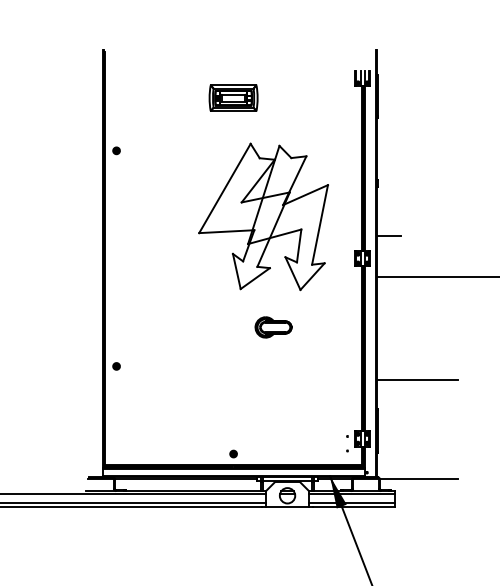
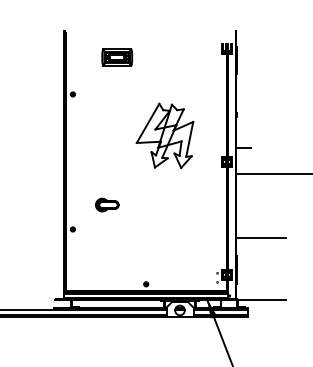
part: (234, 98) -> (117, 57), moved
part: (262, 216) -> (164, 135), size x0.7
part: (273, 326) -> (107, 204), moved

